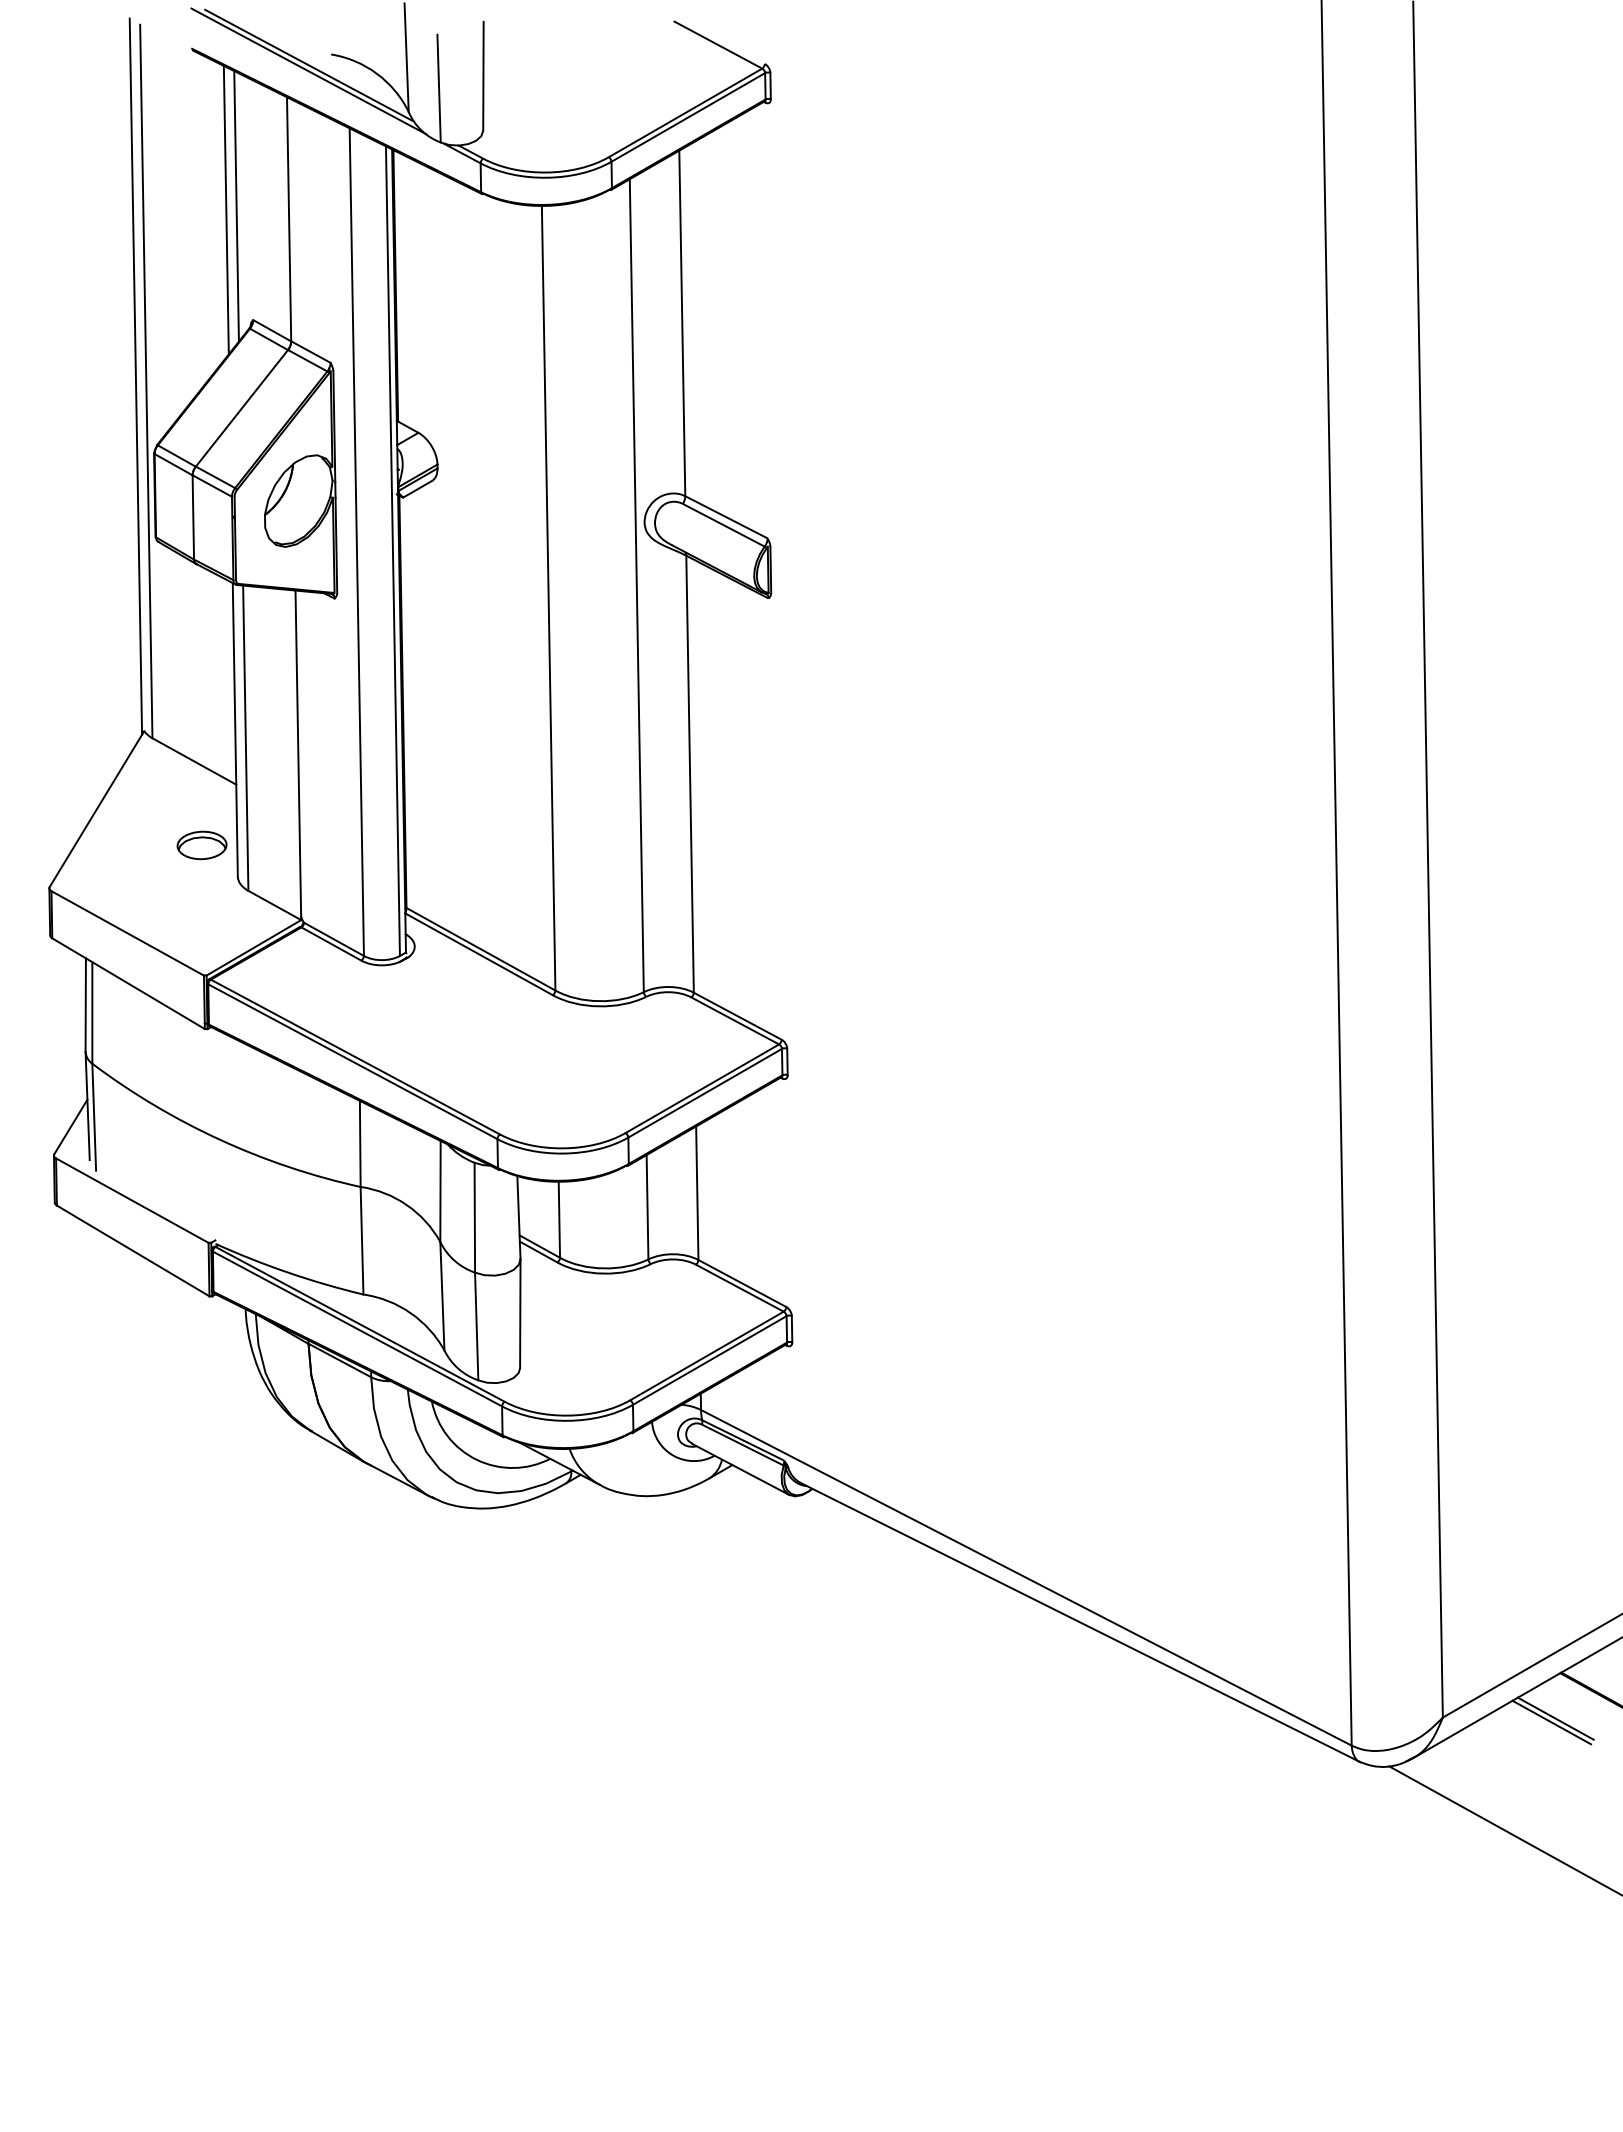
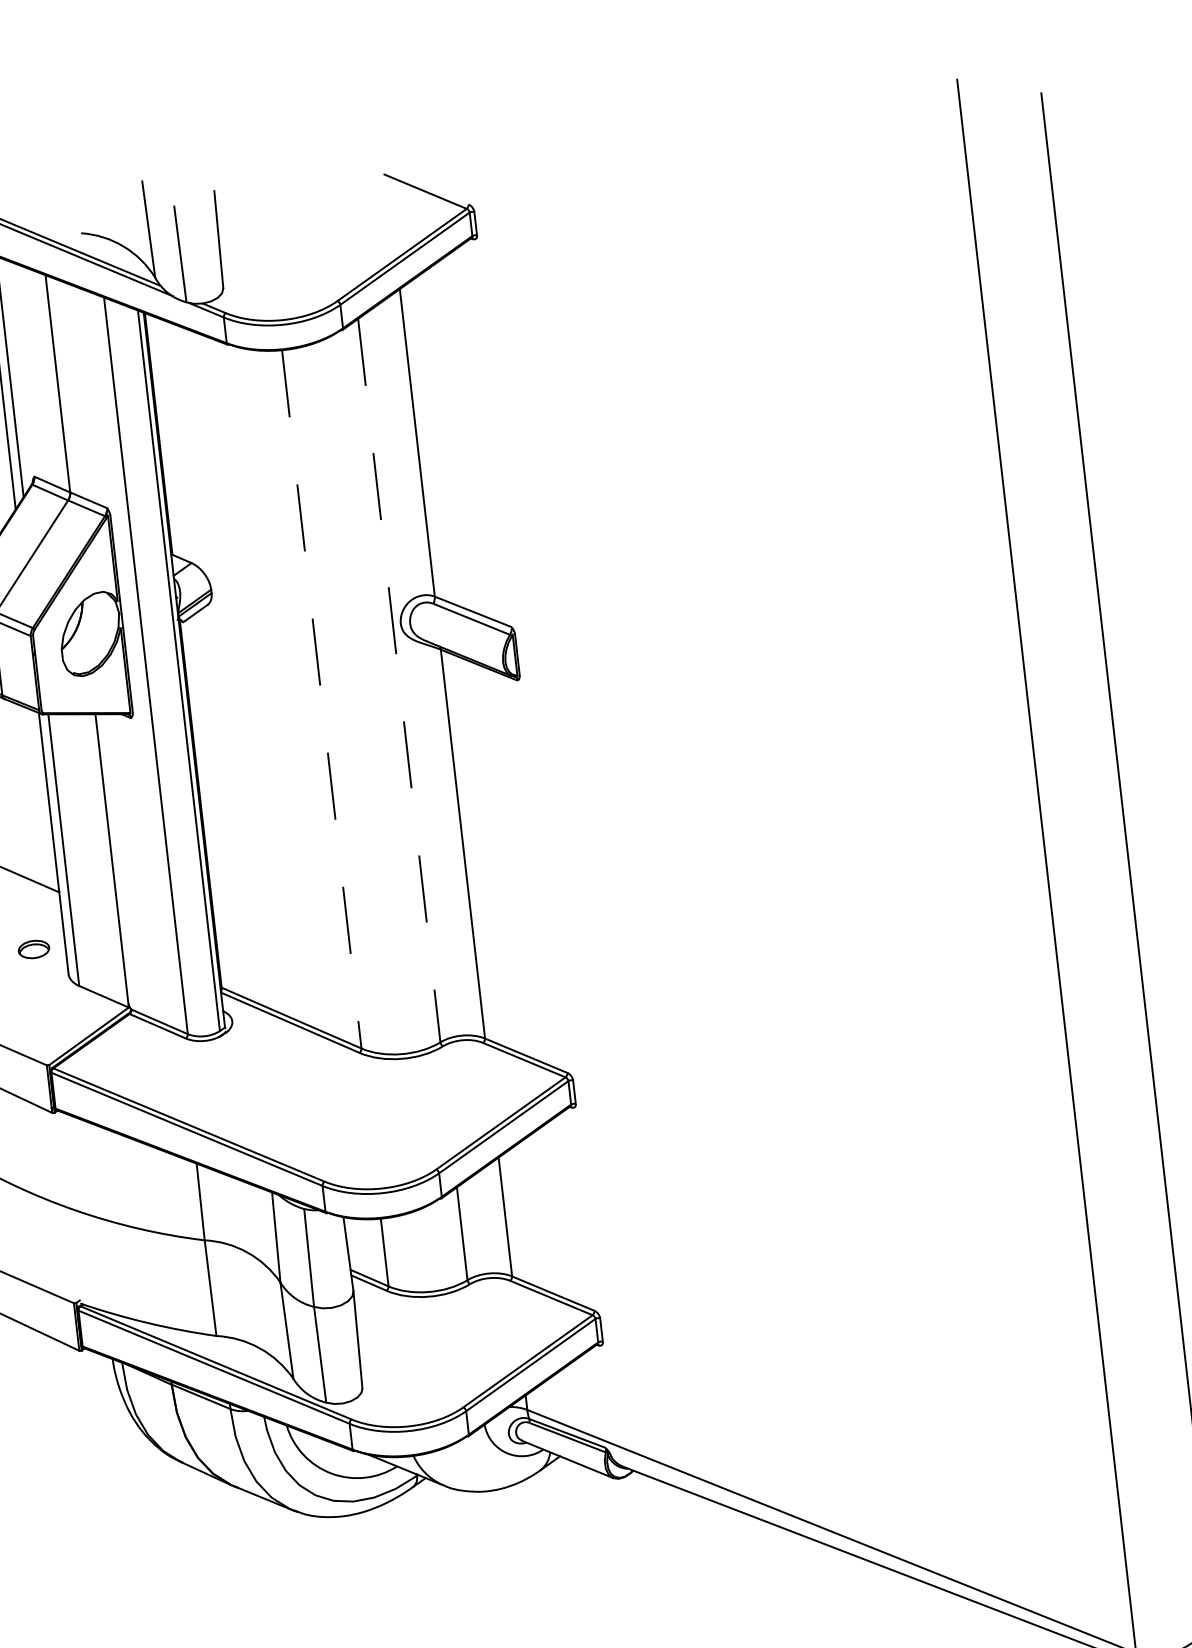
line: (636, 585) -> (399, 680), solid -> dashed
line: (548, 598) -> (321, 699), solid -> dashed
part: (201, 845) -> (33, 949), size x0.7

